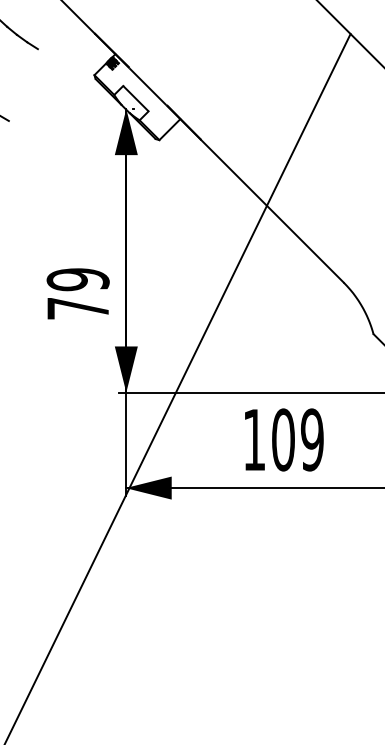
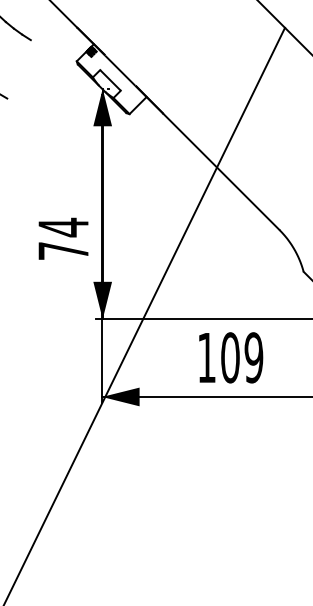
text: (77, 279) -> (63, 227), 79 -> 74

